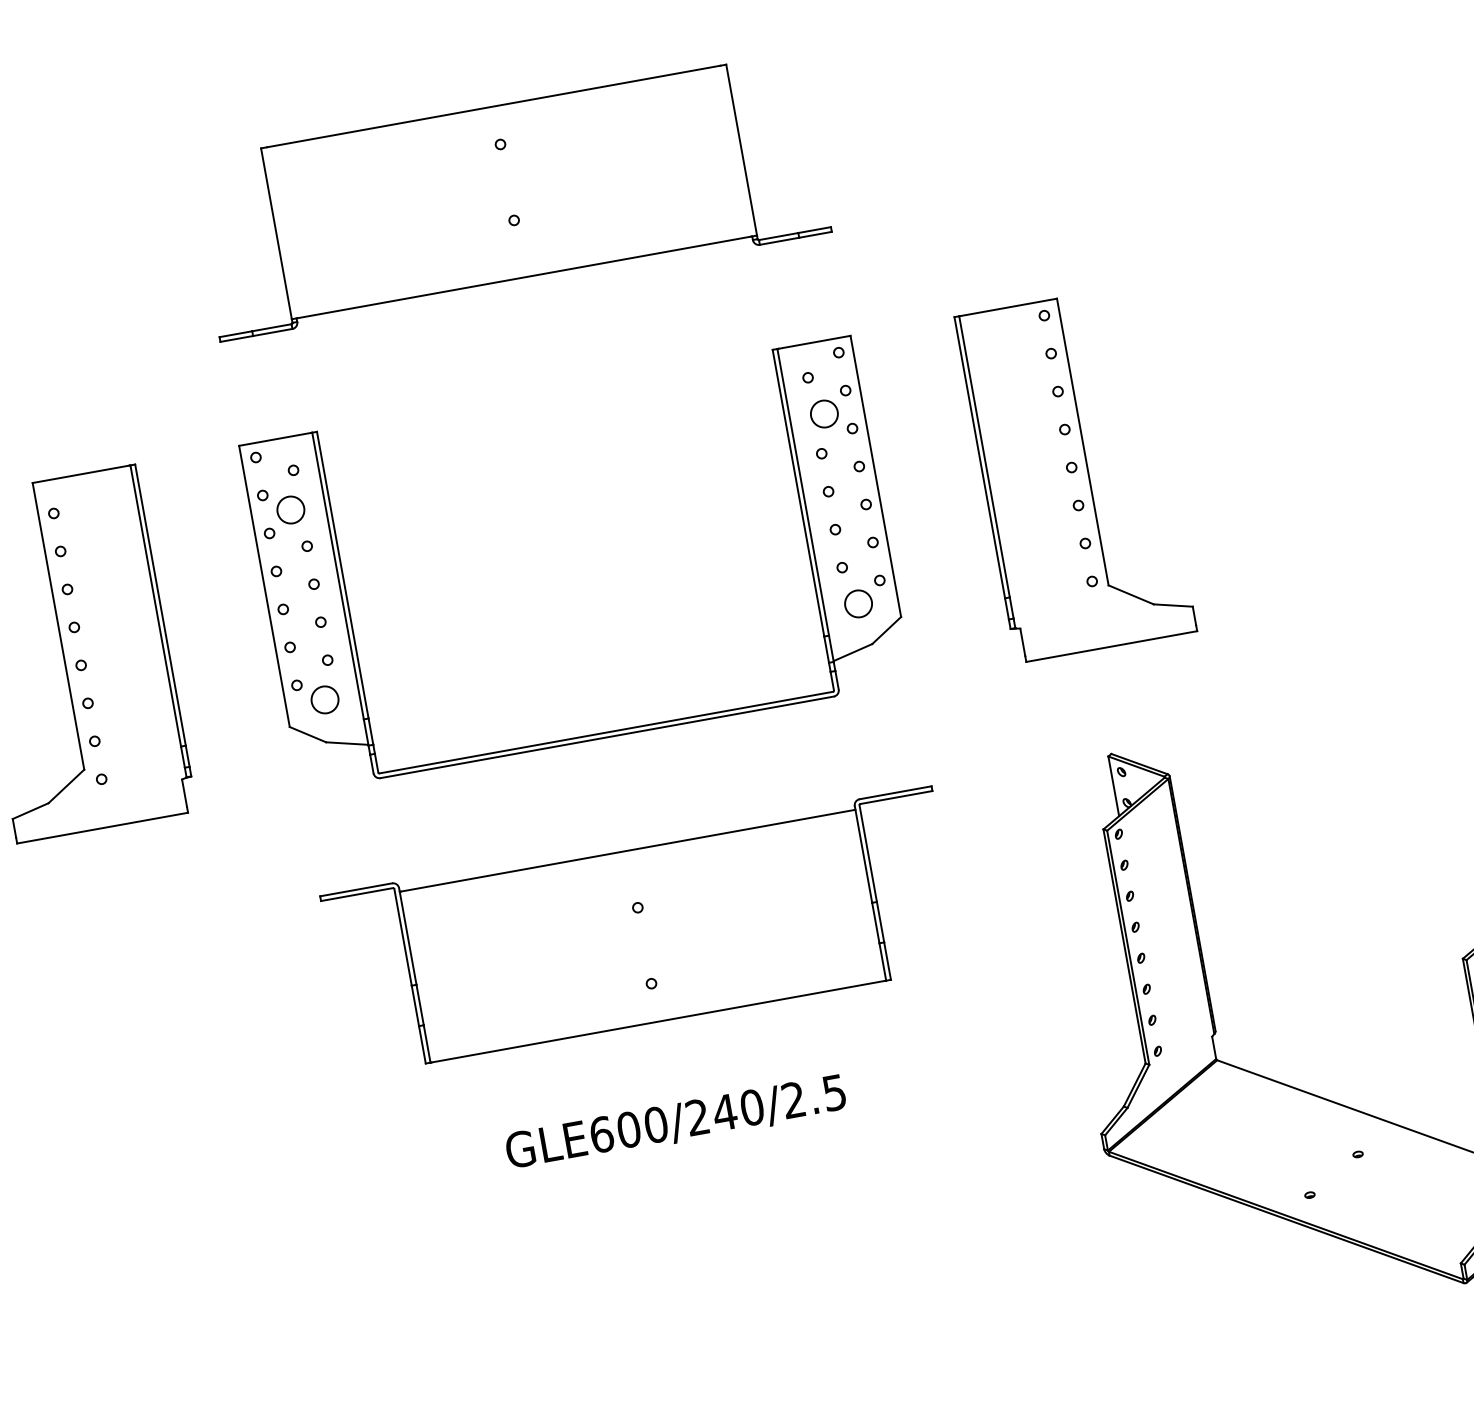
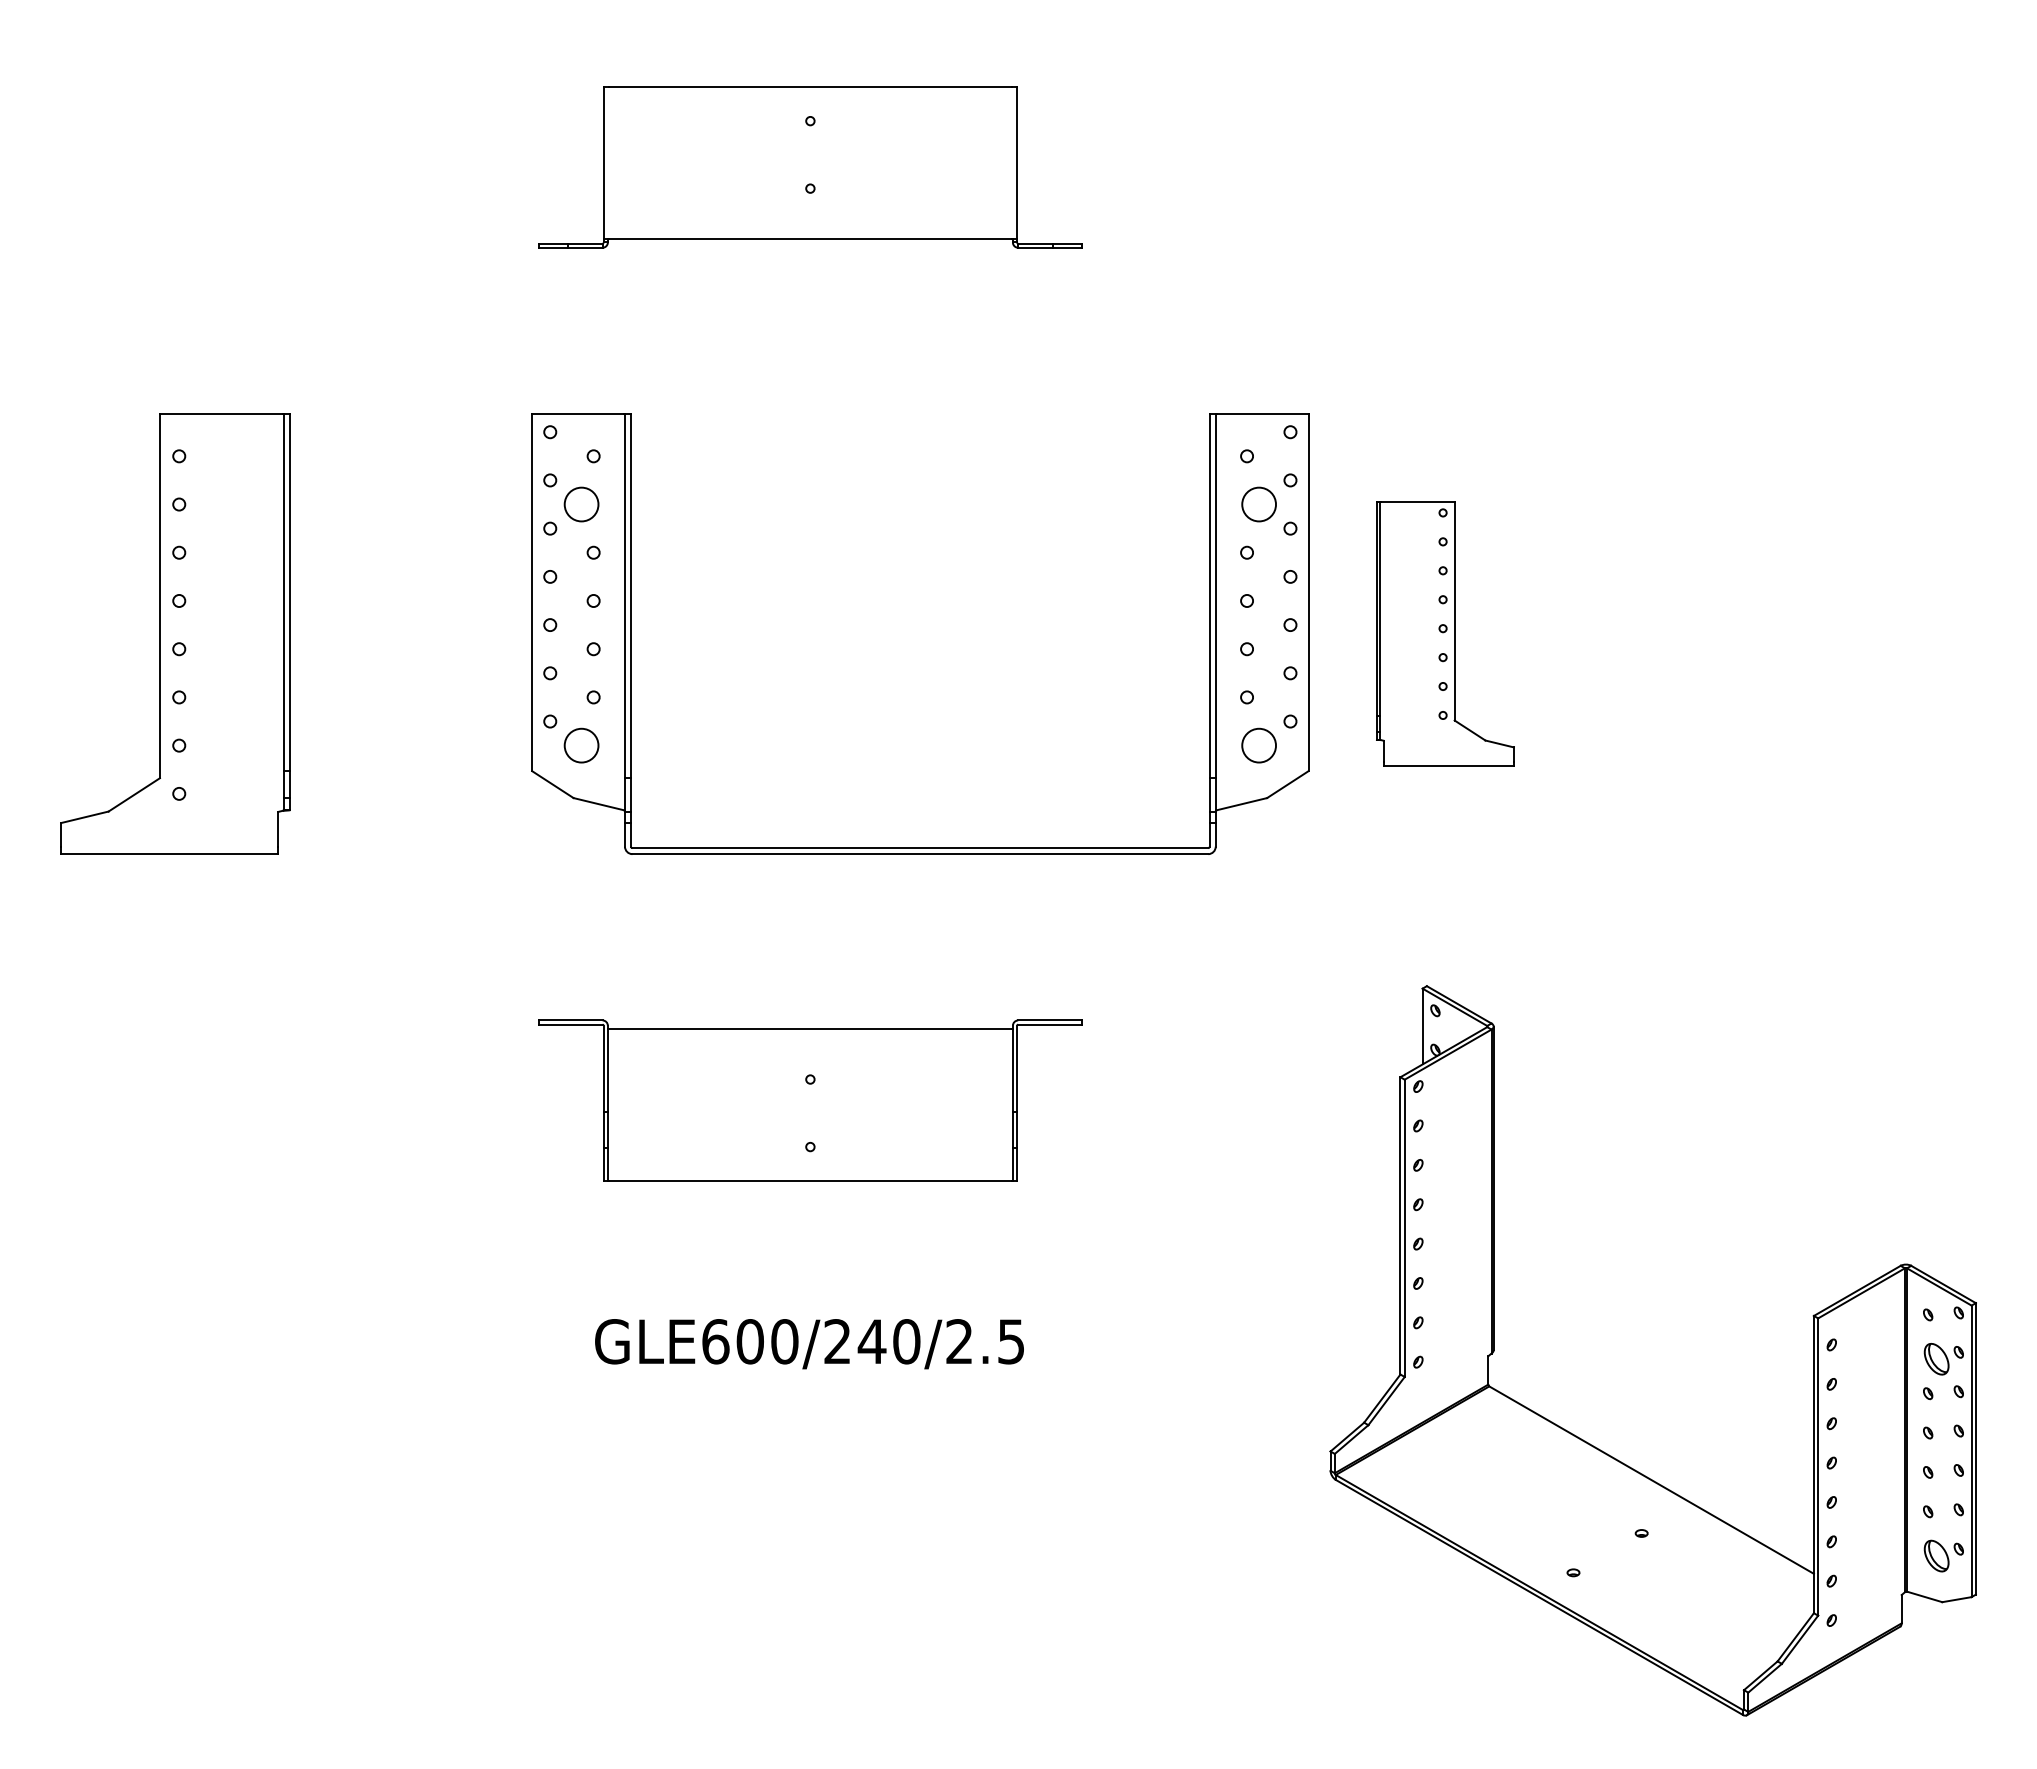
part: (510, 196) -> (810, 167), size x0.7
part: (1076, 473) -> (1445, 633), size x0.6
part: (606, 732) -> (920, 847), moved
part: (642, 931) -> (810, 1100), size x0.7

